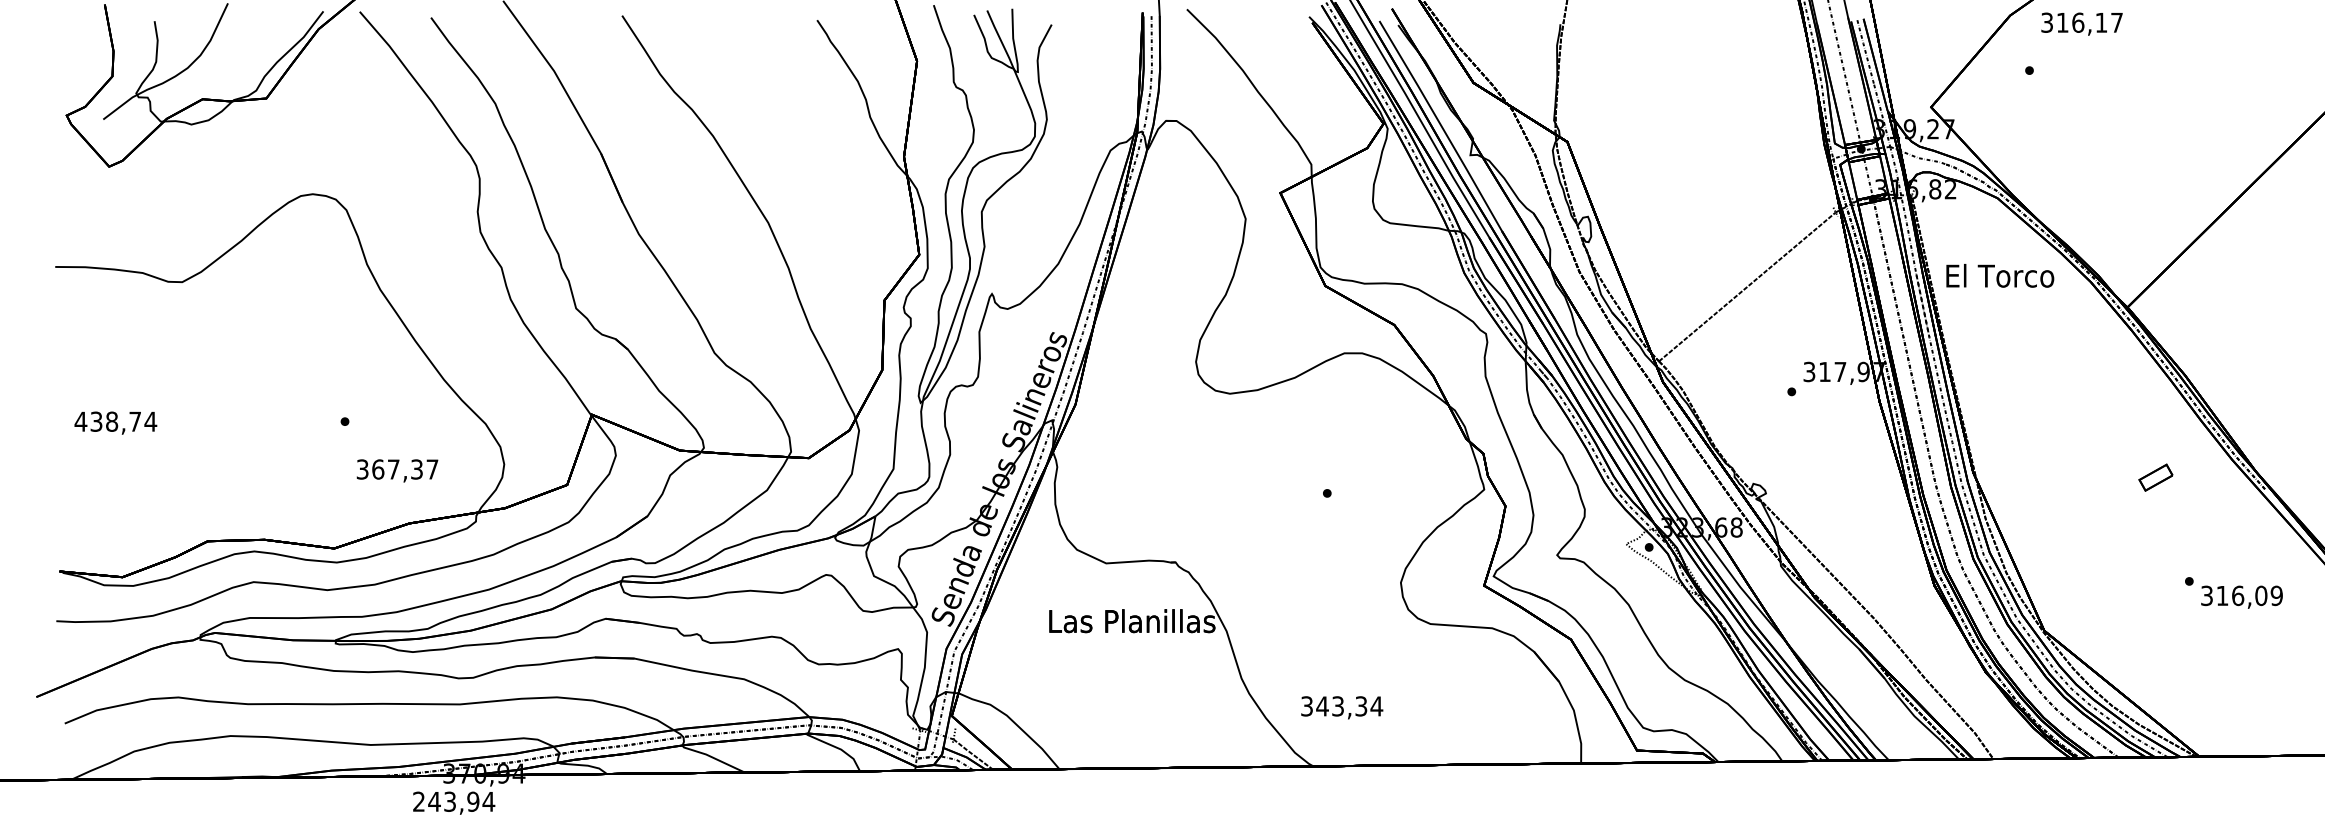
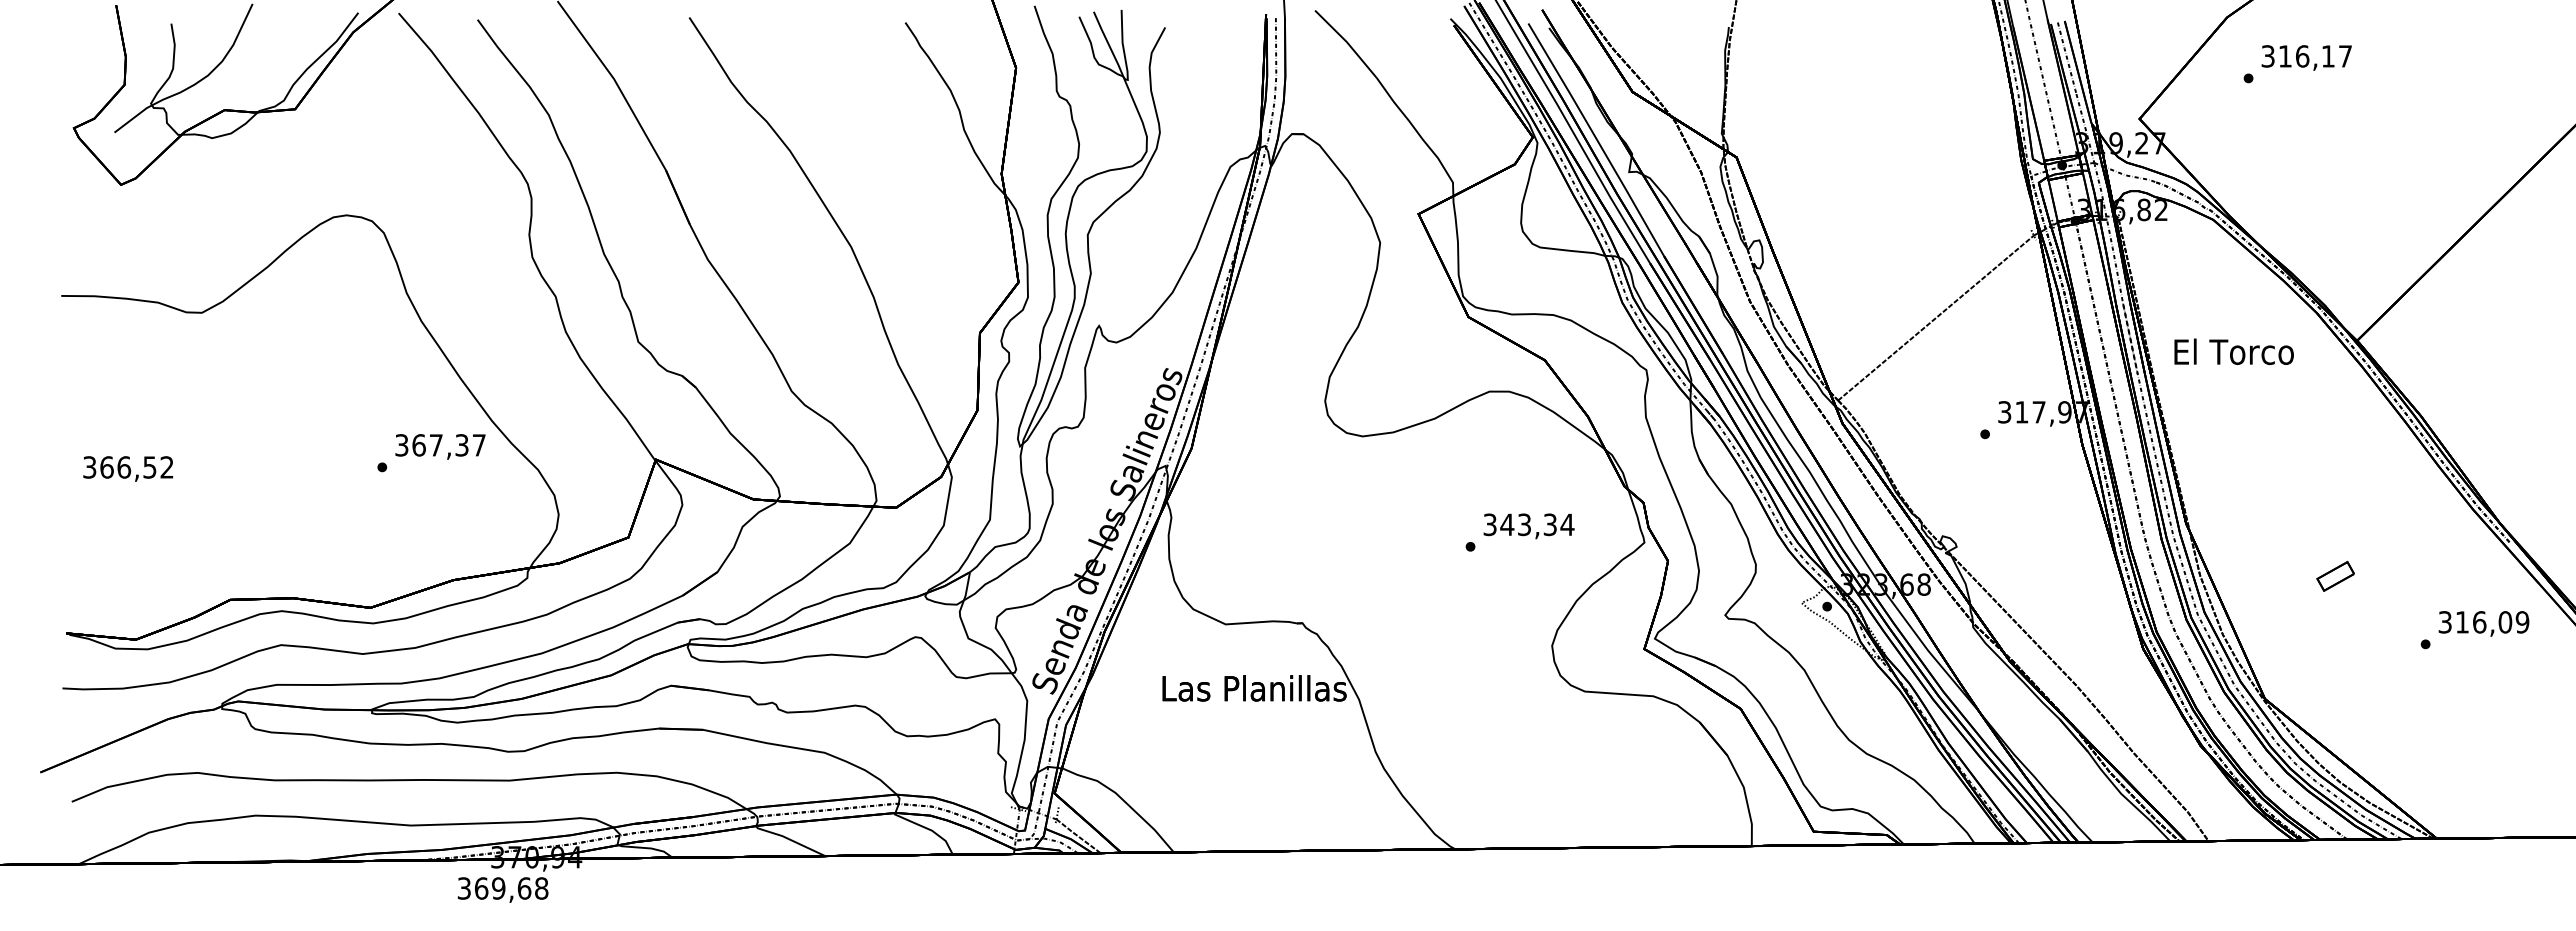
text: (2081, 23) -> (2306, 57), moved
text: (1999, 275) -> (2233, 351), moved
text: (115, 421) -> (128, 467), 438,74 -> 366,52
text: (397, 470) -> (440, 446), moved
part: (2155, 477) -> (2335, 576), moved
text: (2241, 596) -> (2483, 623), moved
text: (1341, 707) -> (1528, 526), moved
text: (453, 801) -> (502, 888), 243,94 -> 369,68

